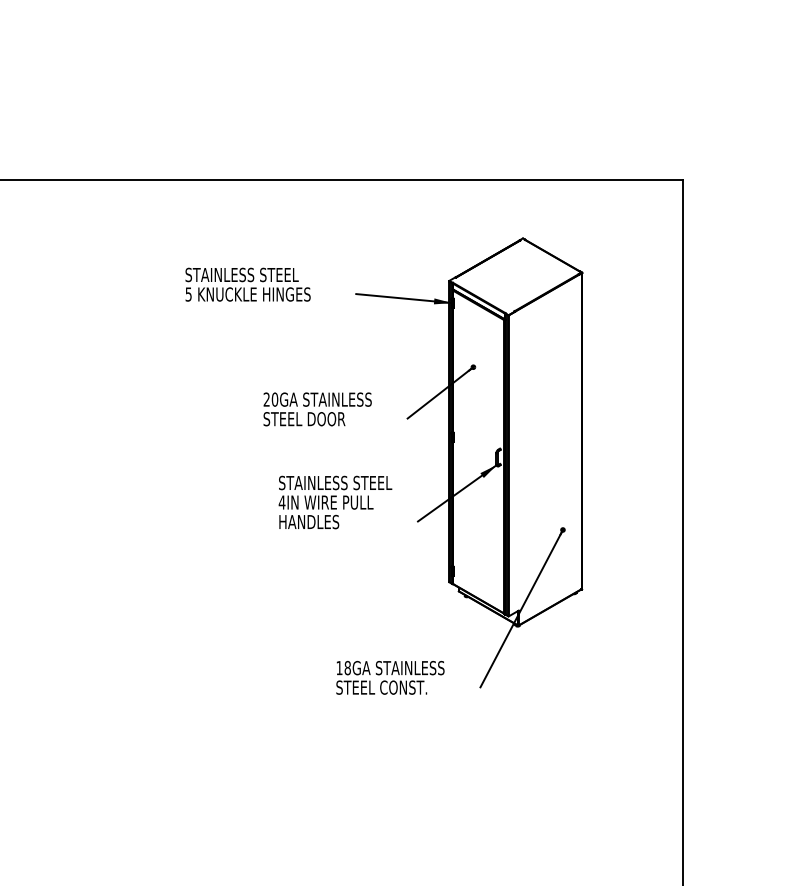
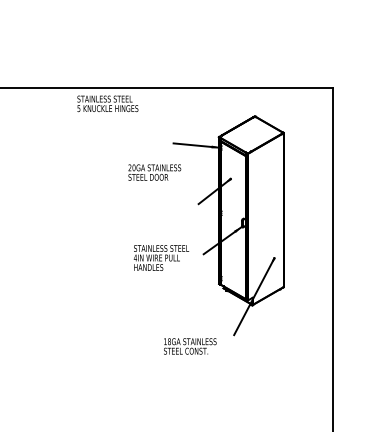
text: (247, 283) -> (107, 103), moved
text: (317, 409) -> (154, 172), moved
text: (335, 501) -> (161, 257), moved
text: (390, 677) -> (190, 346), moved

